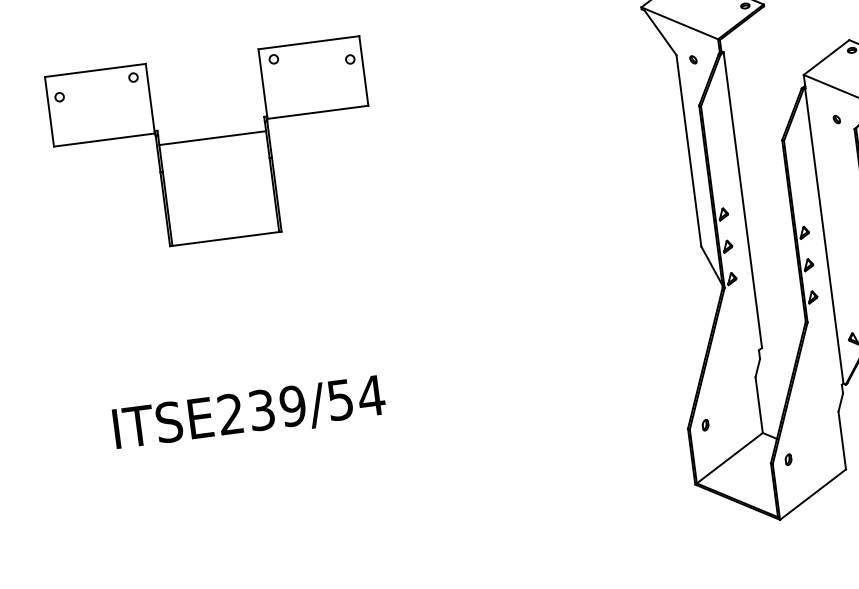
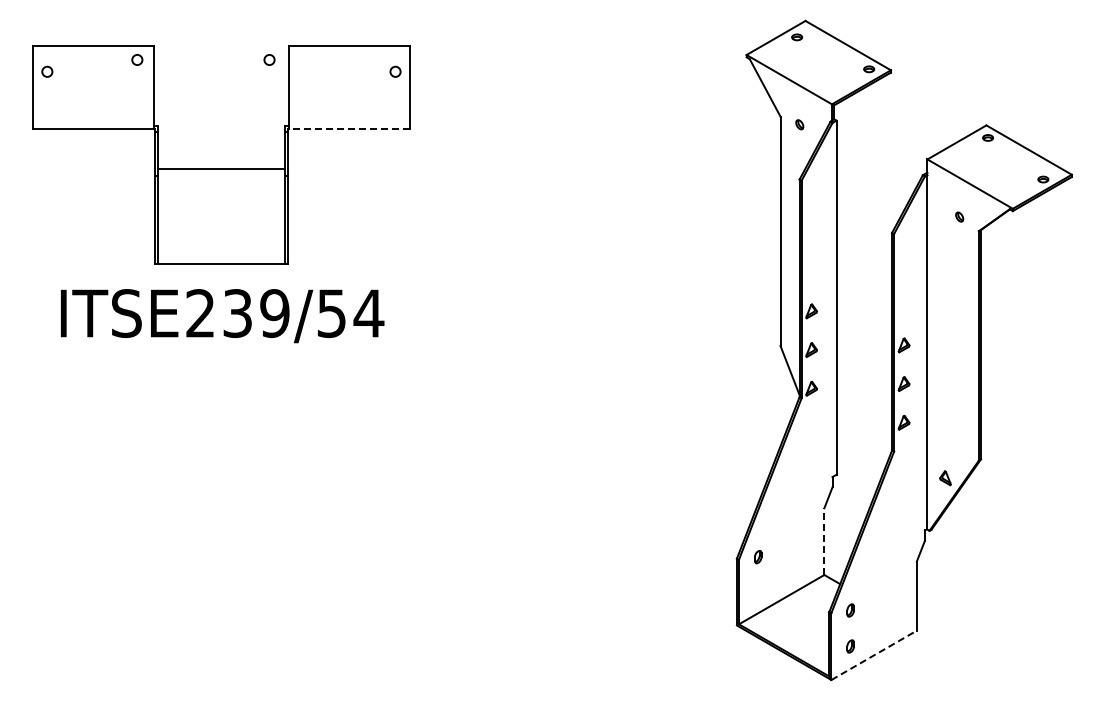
circle: (273, 58) -> (269, 59), moved
line: (317, 112) -> (348, 129), solid -> dashed
line: (212, 138) -> (221, 169), moved
line: (759, 405) -> (824, 541), solid -> dashed
text: (249, 414) -> (222, 316), moved
part: (792, 489) -> (850, 646), added
line: (813, 494) -> (874, 655), solid -> dashed

